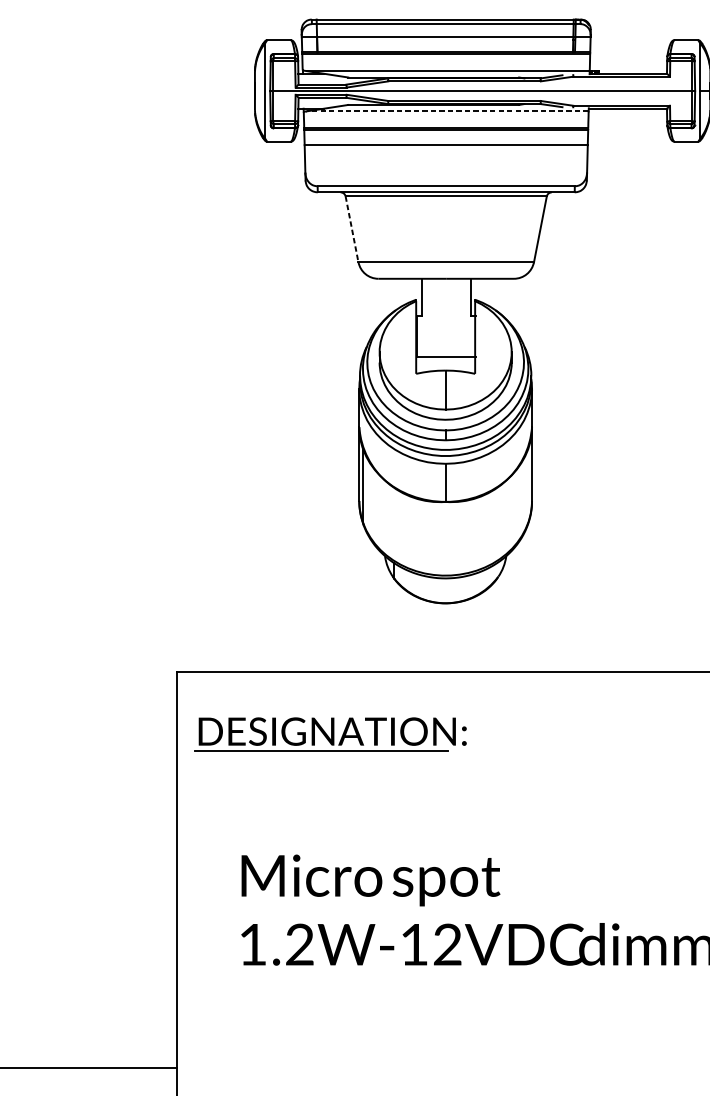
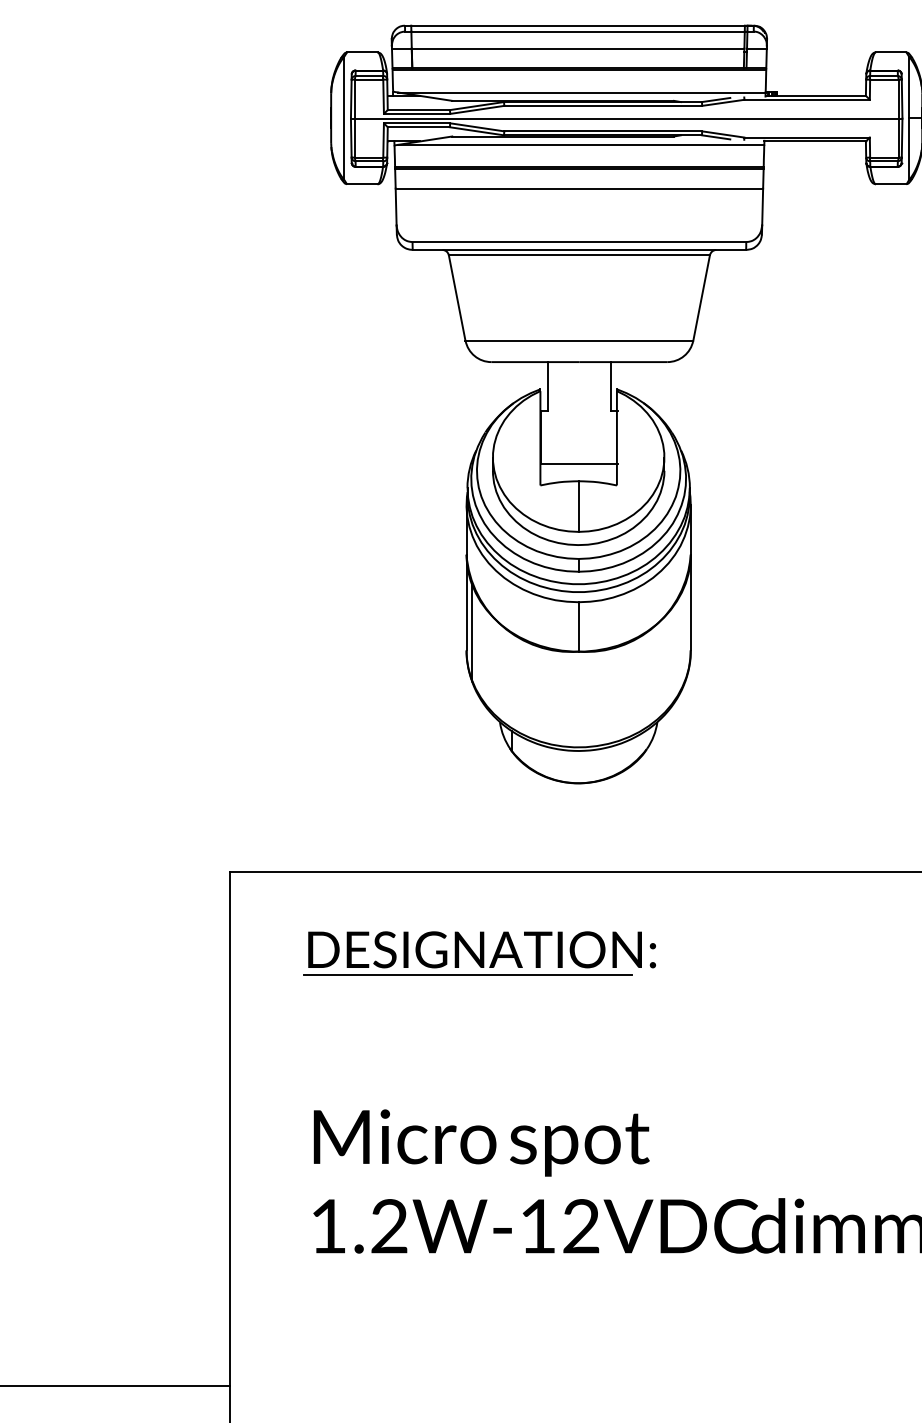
line: (447, 111) -> (581, 144), dashed -> solid
line: (352, 229) -> (457, 298), dashed -> solid
part: (330, 734) -> (479, 953), moved

